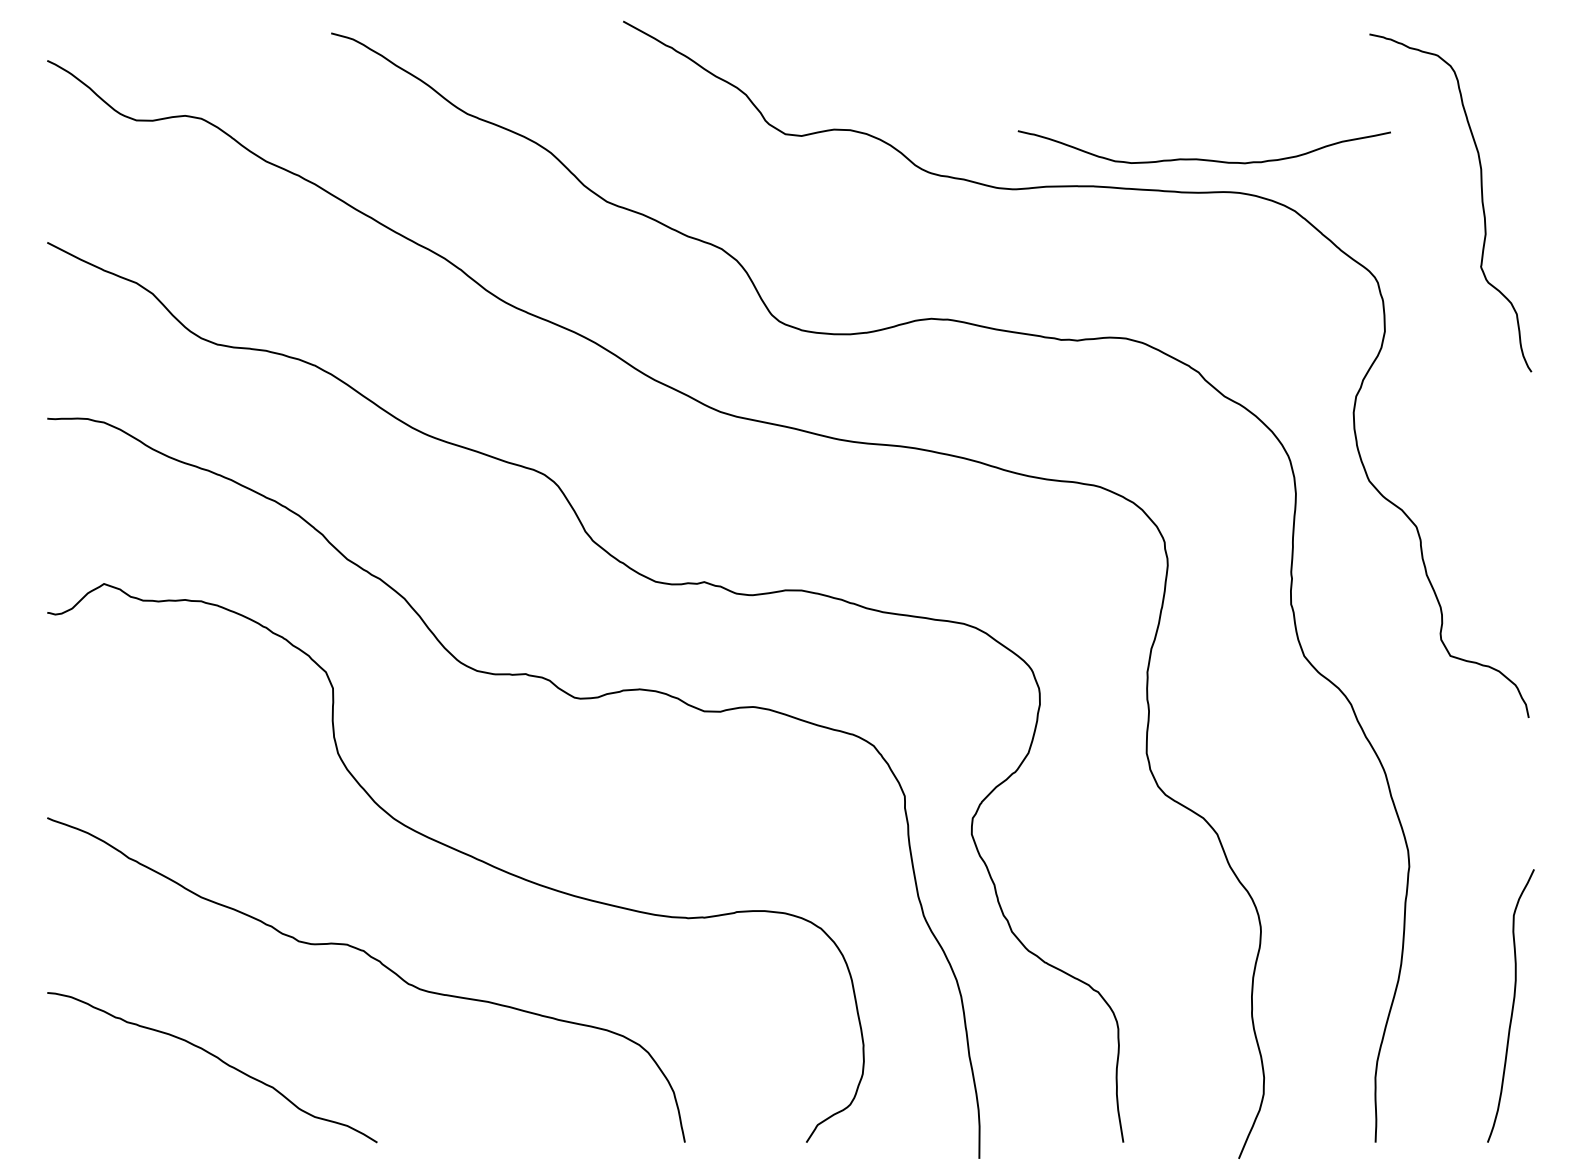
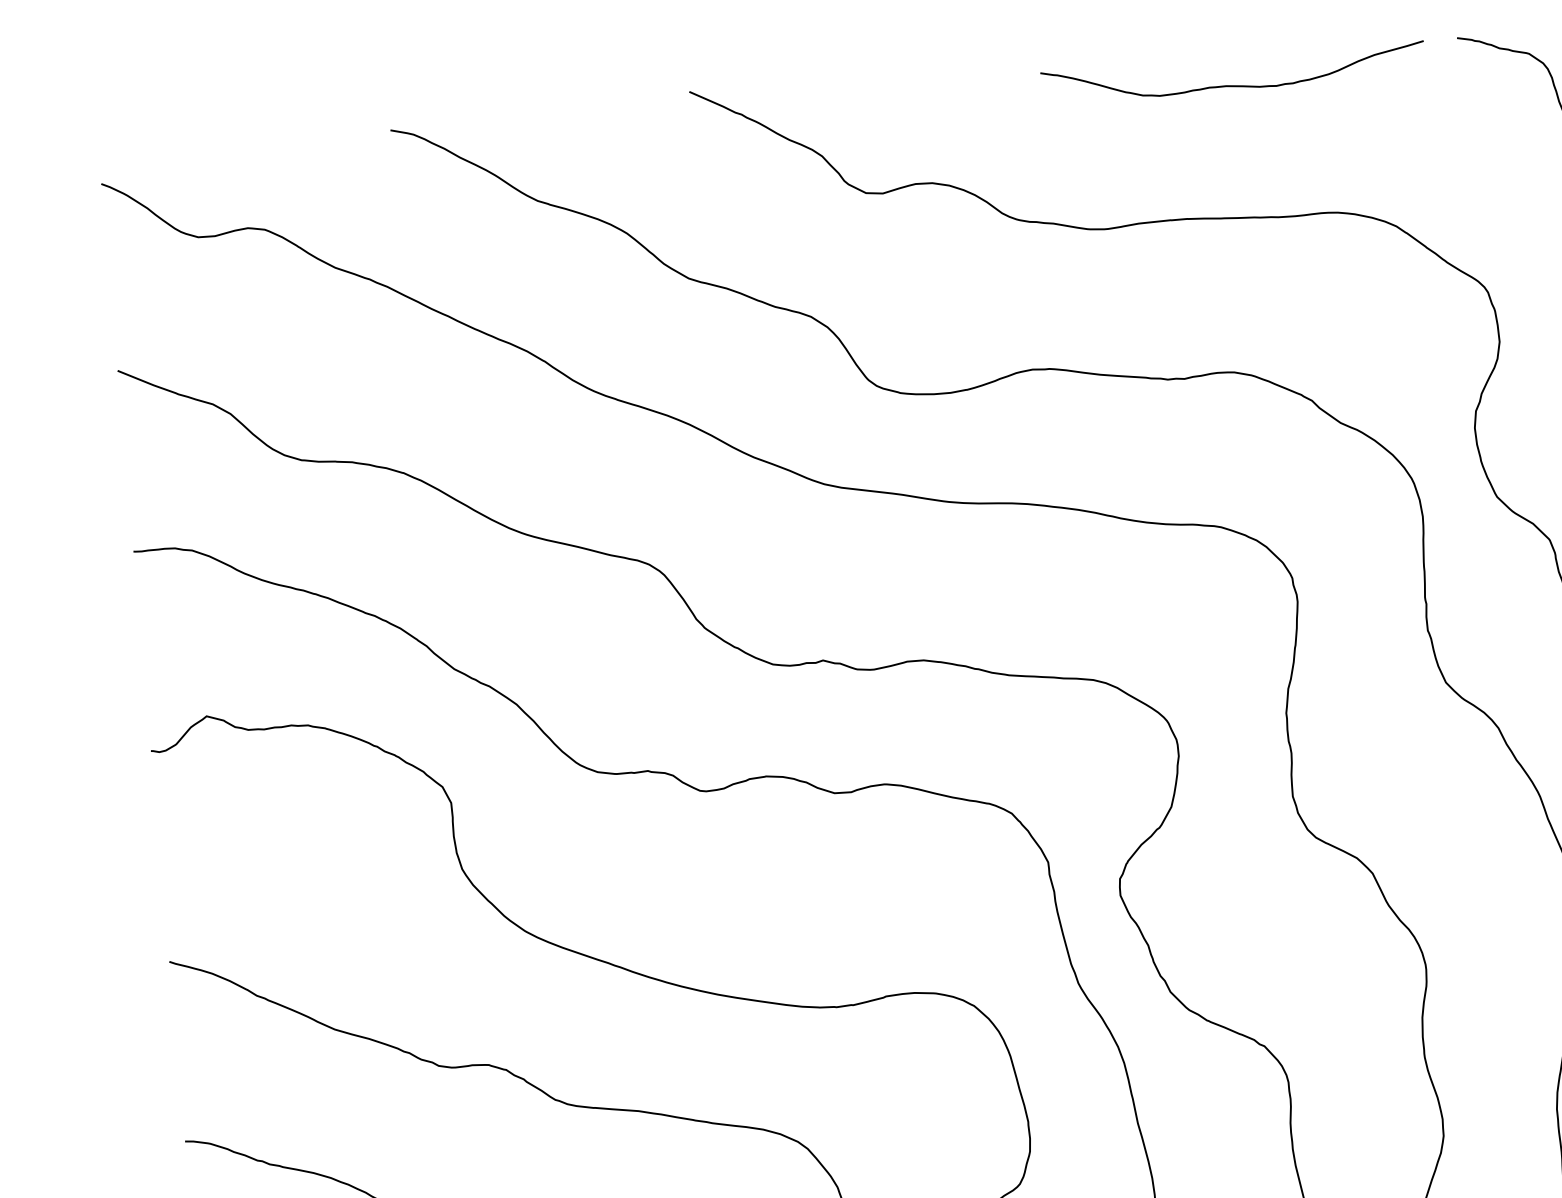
curve: (1201, 158) -> (1231, 84), moved

